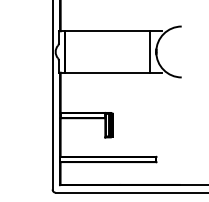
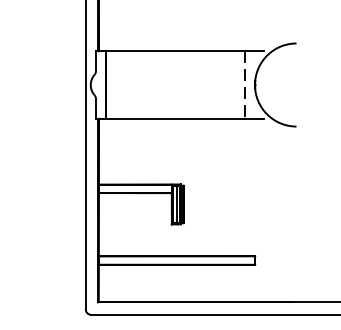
line: (149, 52) -> (243, 85), solid -> dashed

